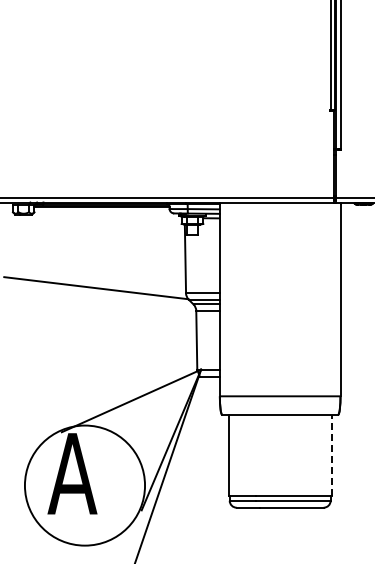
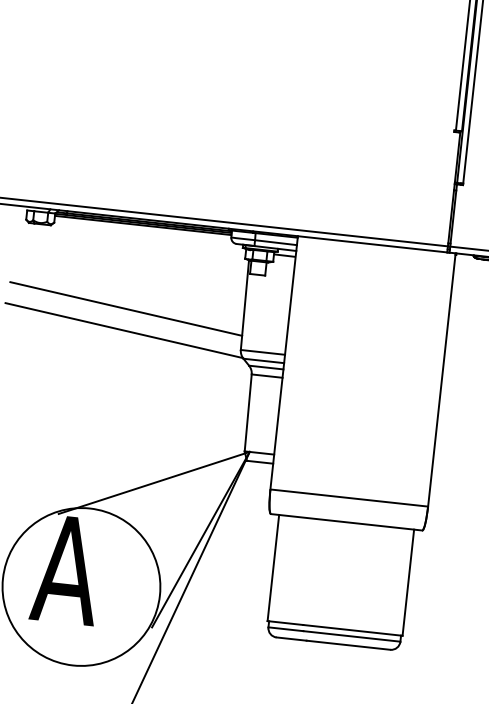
line: (95, 271) -> (125, 308), added
line: (331, 455) -> (407, 582), dashed -> solid

